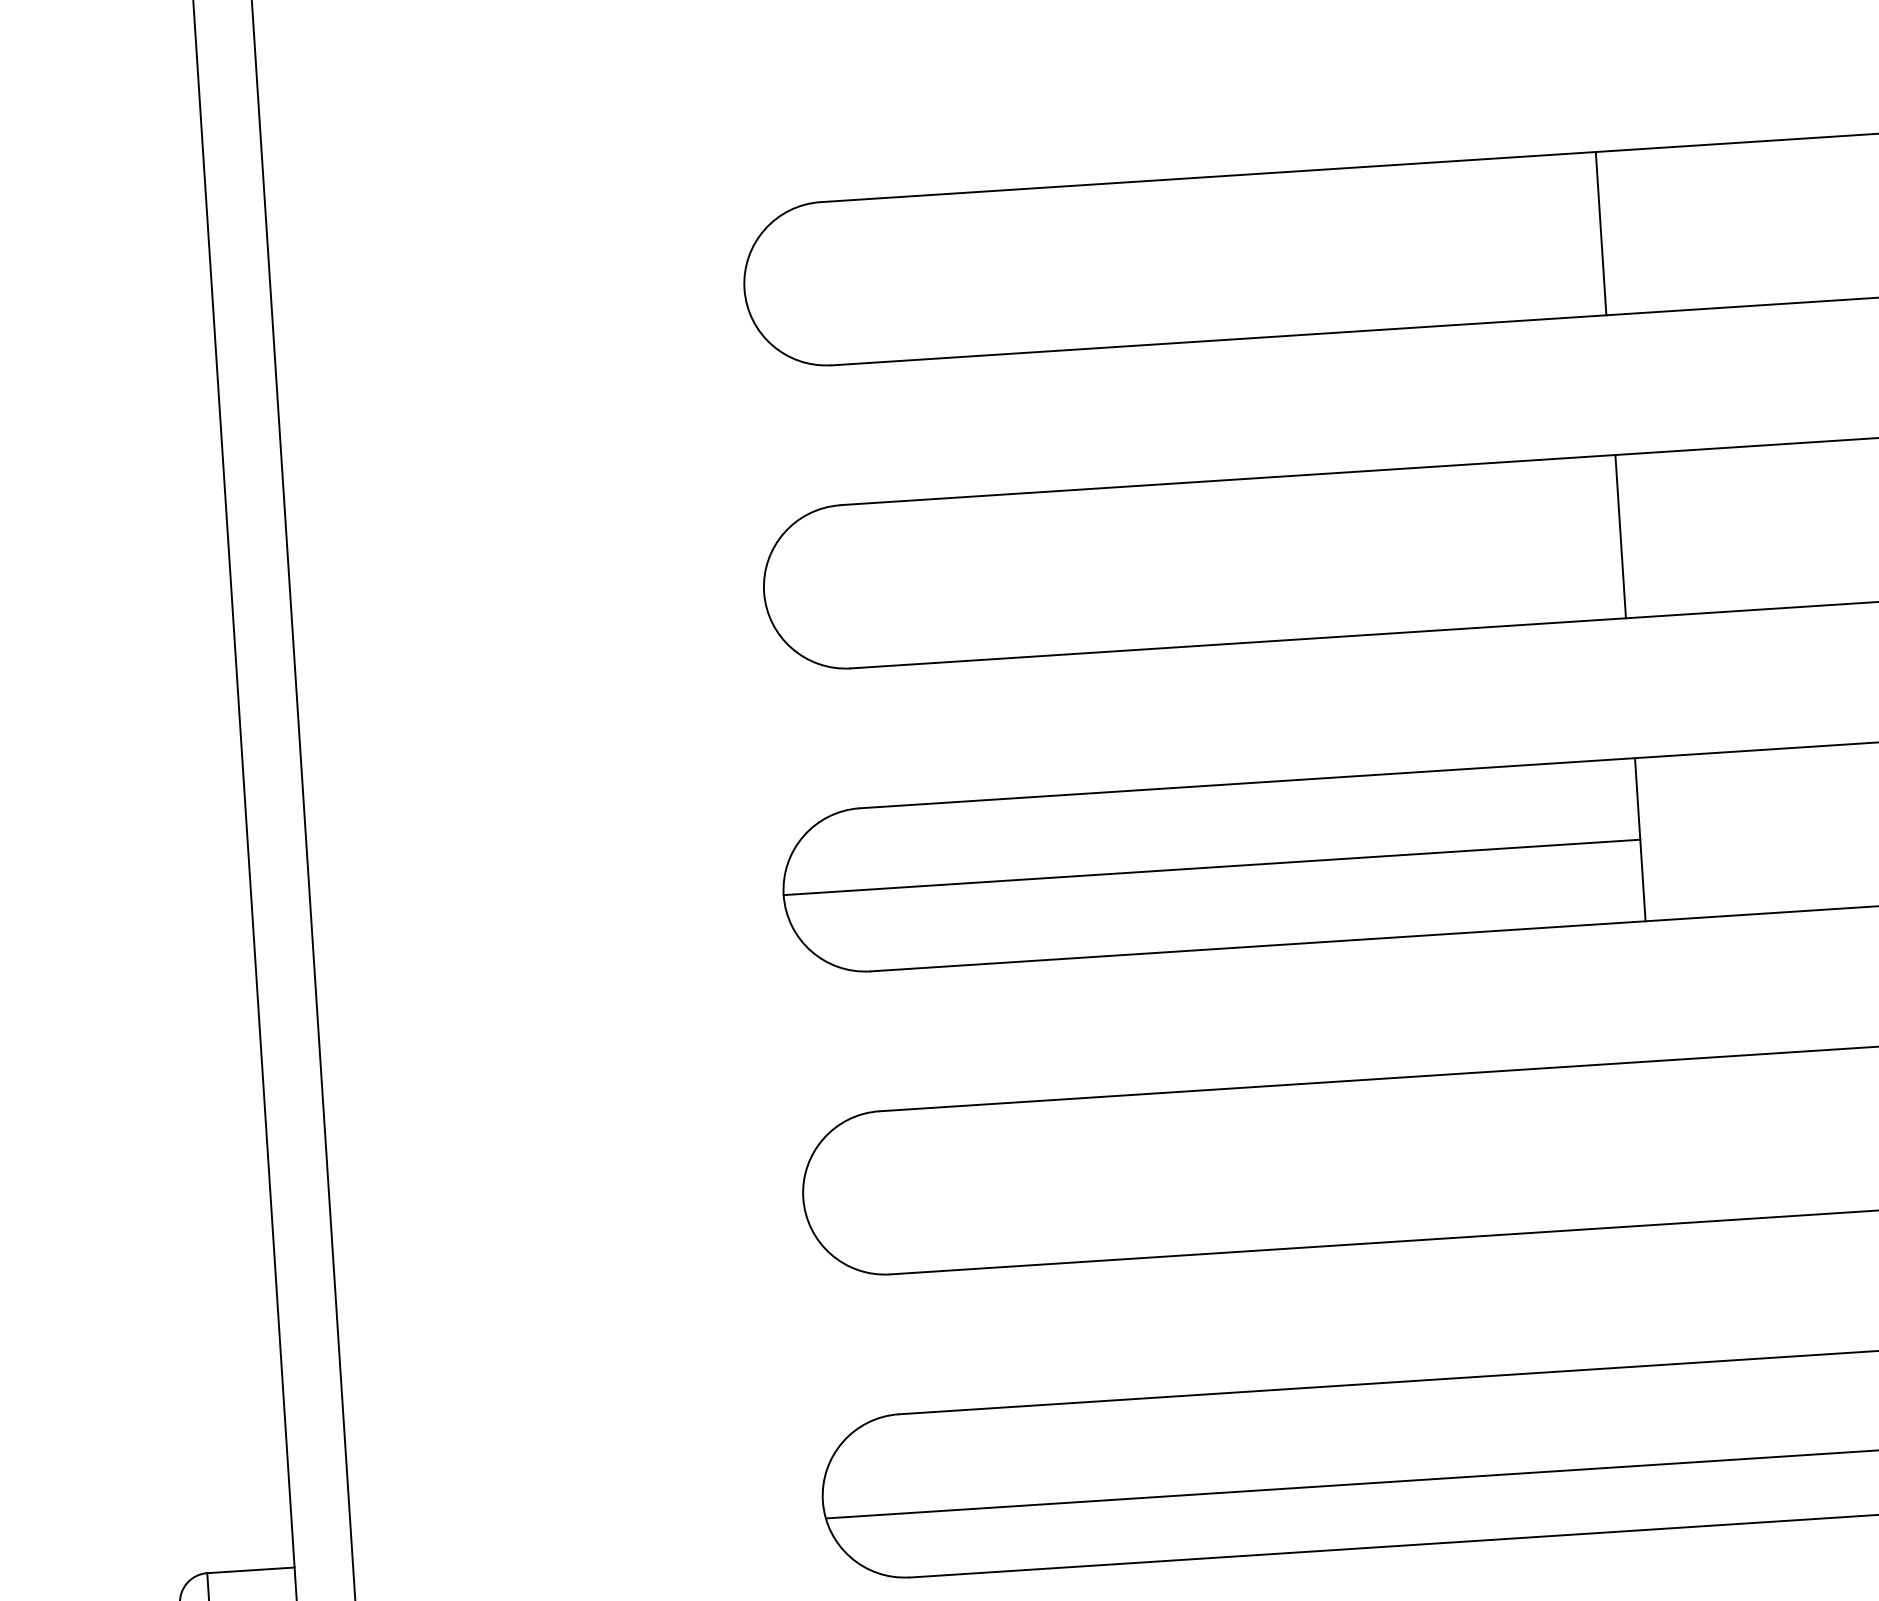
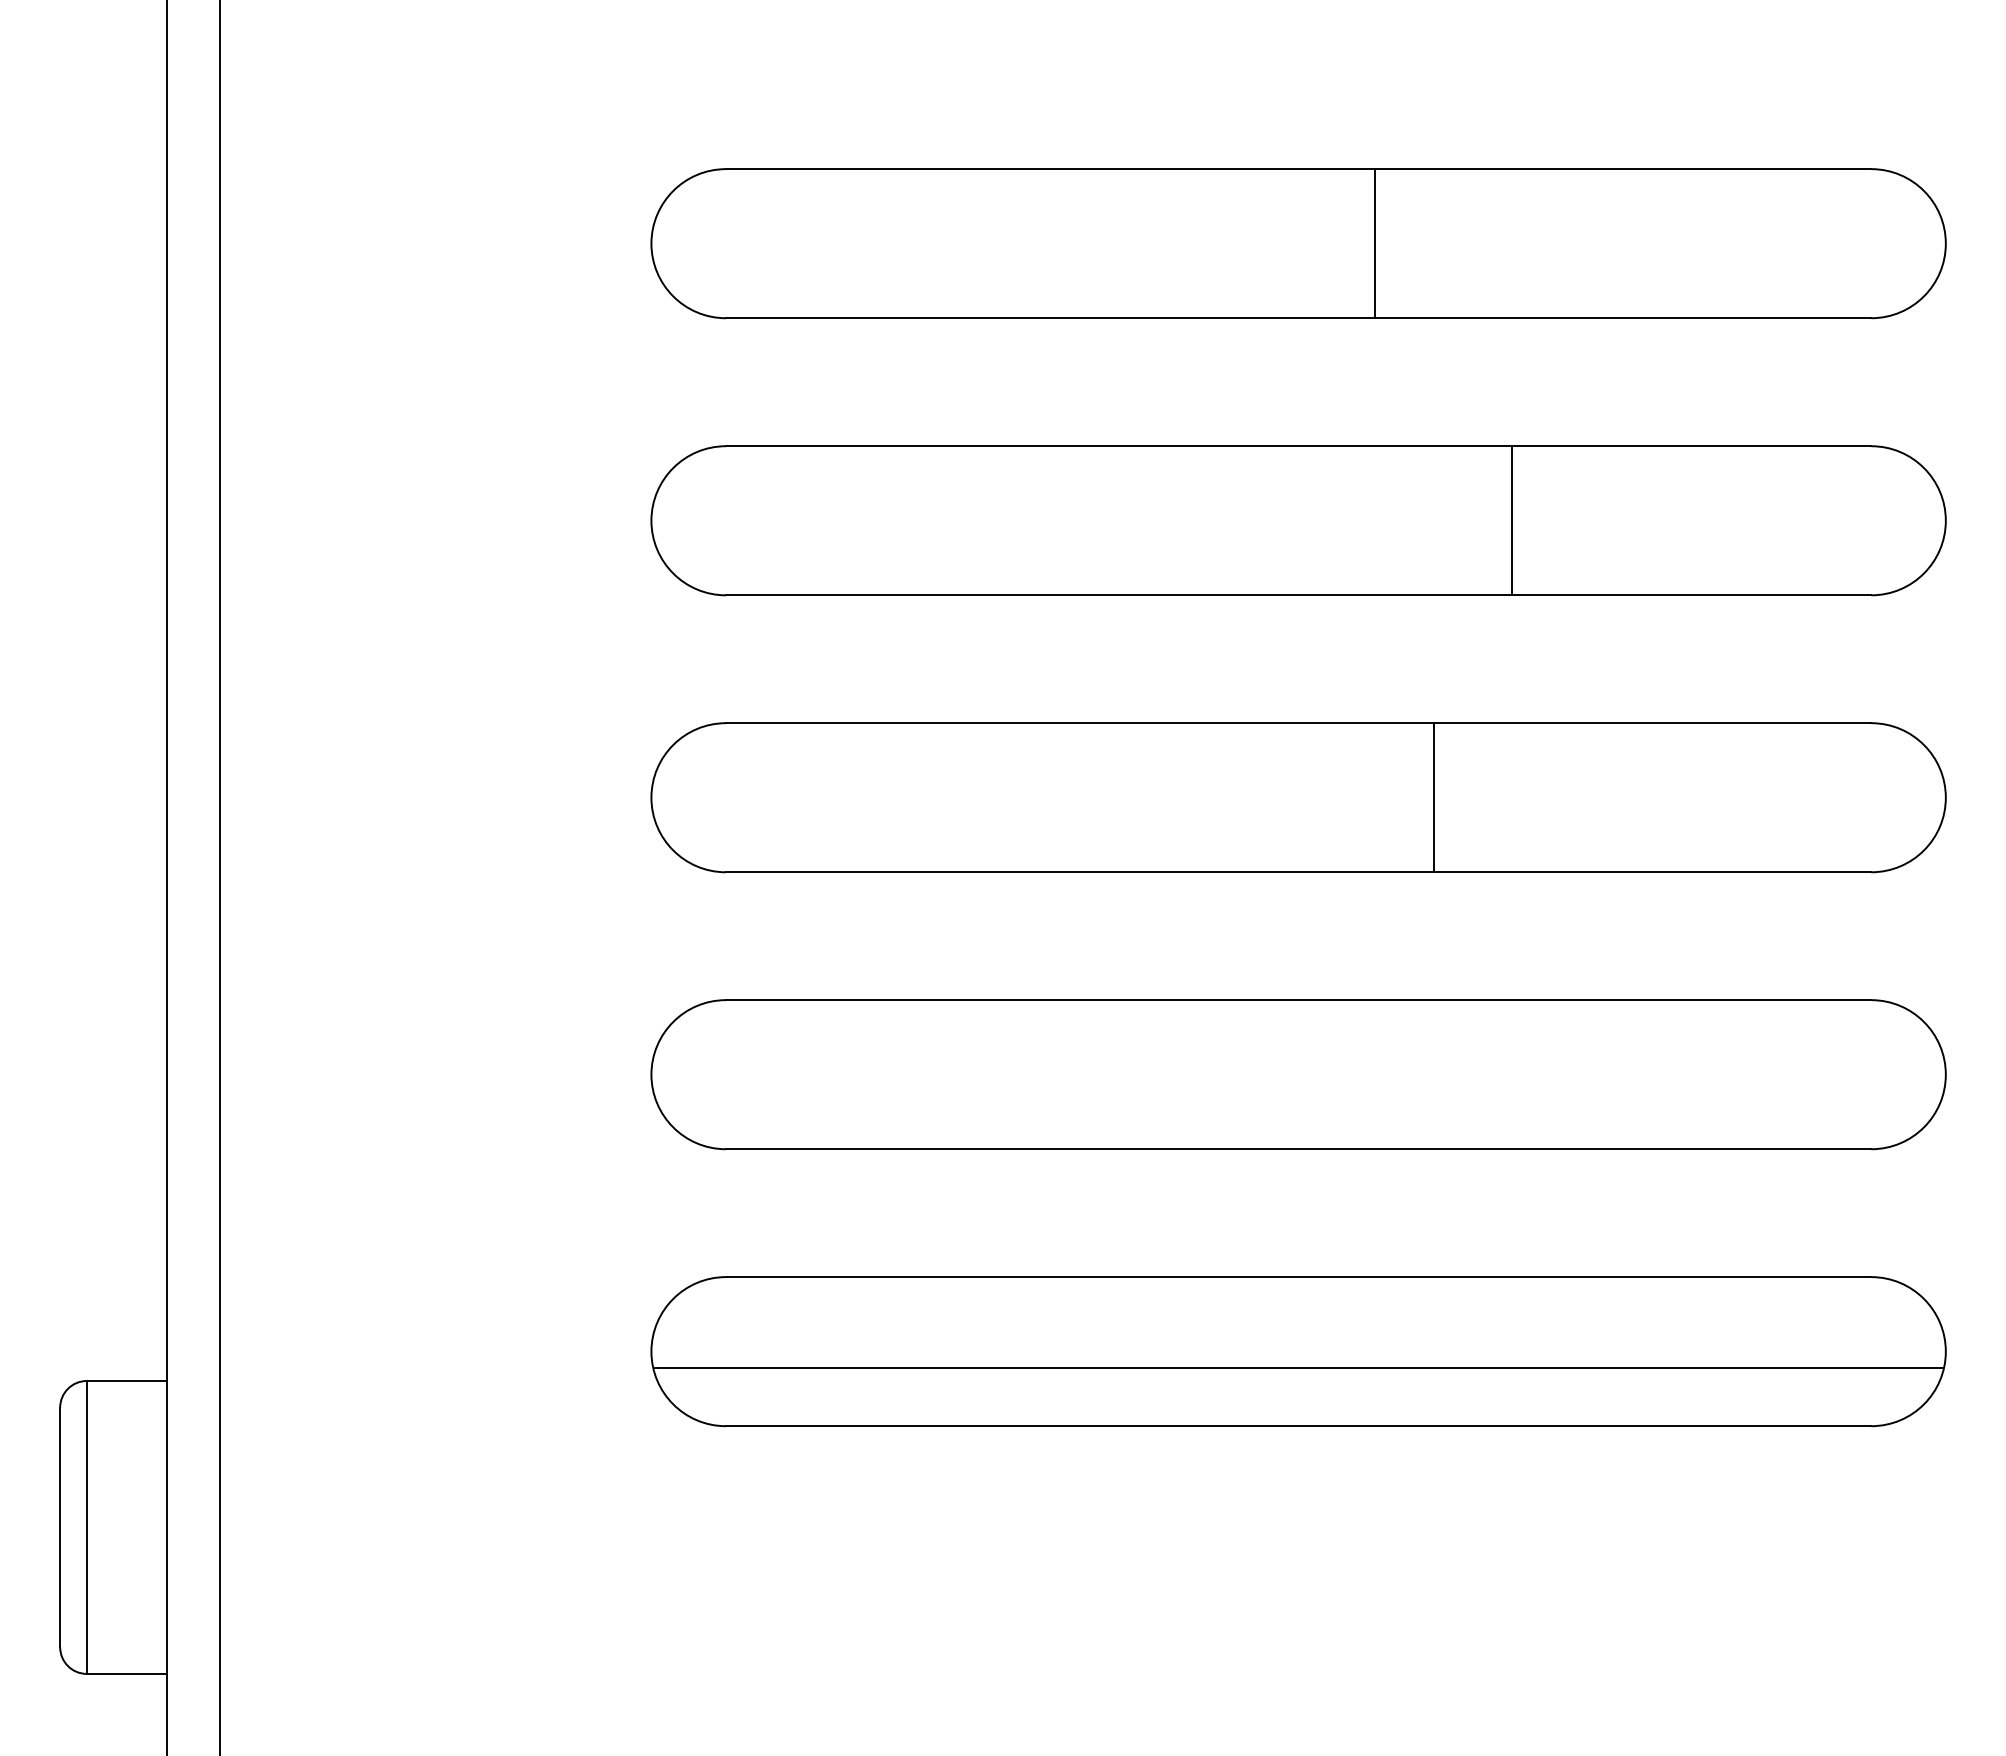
line: (1601, 233) -> (1375, 243), moved
line: (1620, 536) -> (1512, 520), moved
line: (1211, 867) -> (1042, 797), removed

